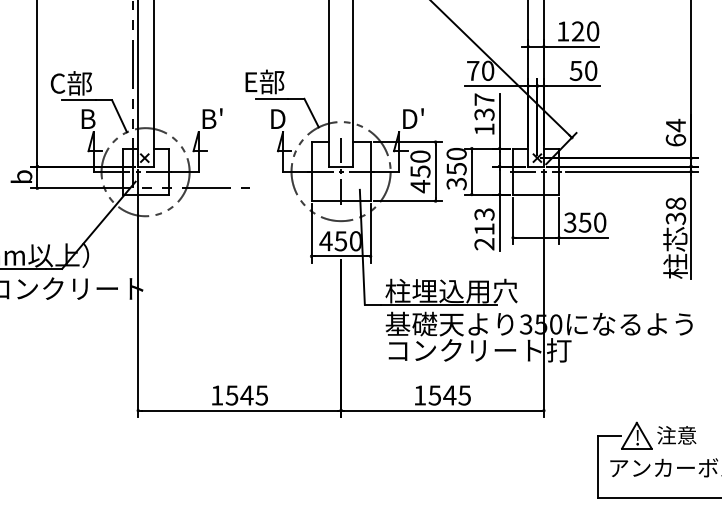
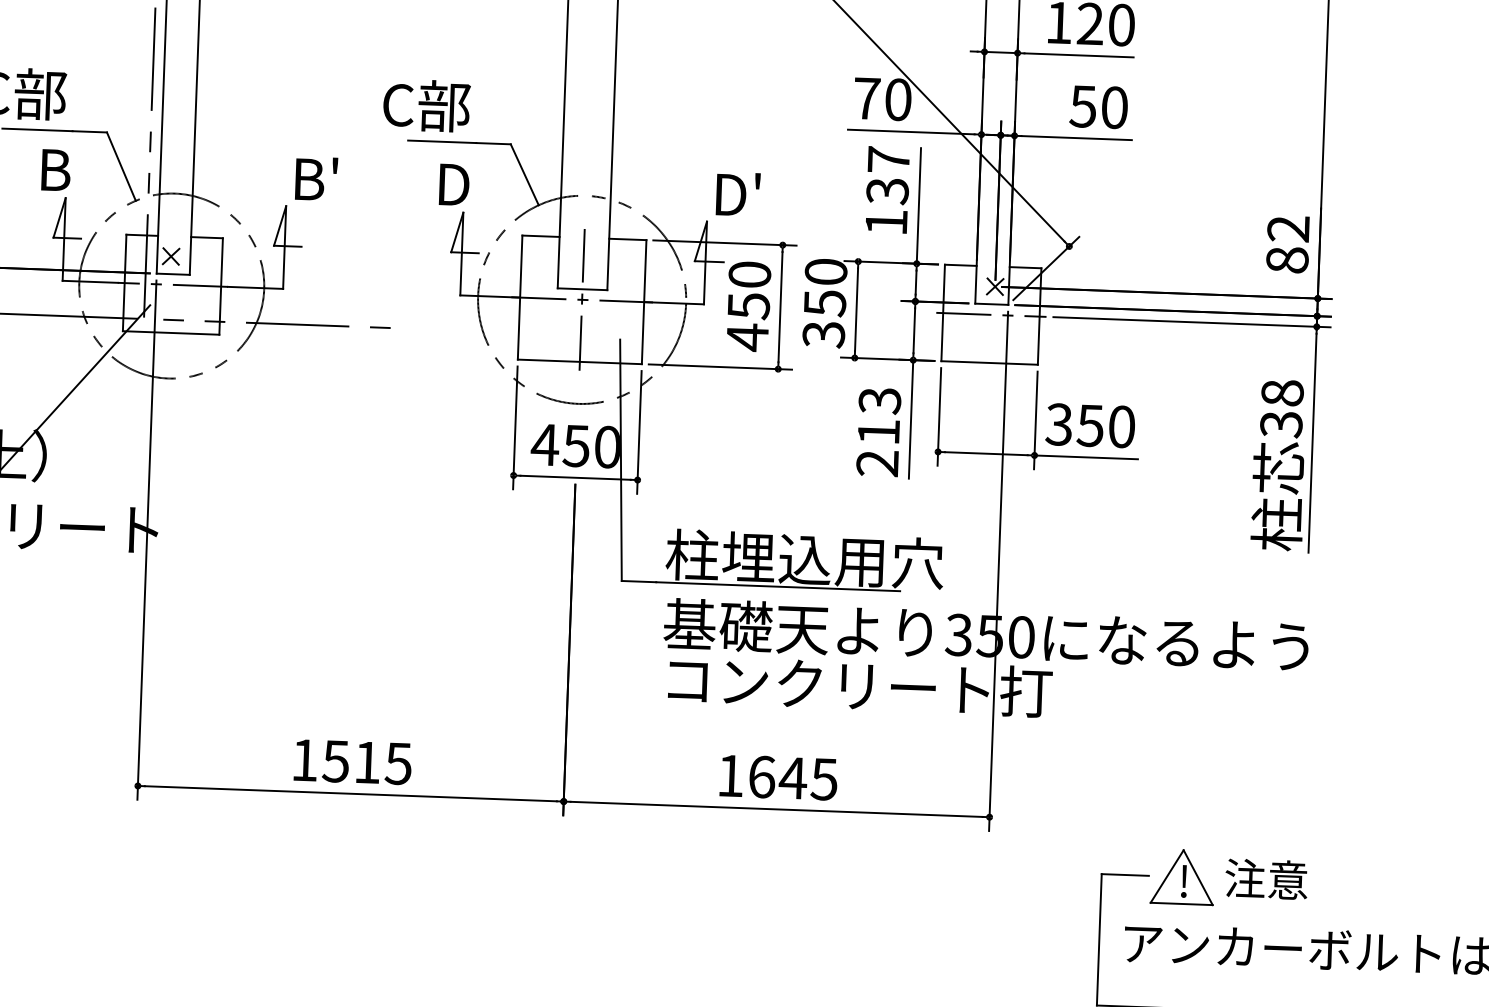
text: (250, 82) -> (398, 105), E部 -> C部
text: (675, 132) -> (1287, 243), 64 -> 82
text: (246, 395) -> (366, 762), 1545 -> 1515
text: (434, 395) -> (760, 777), 1545 -> 1645

